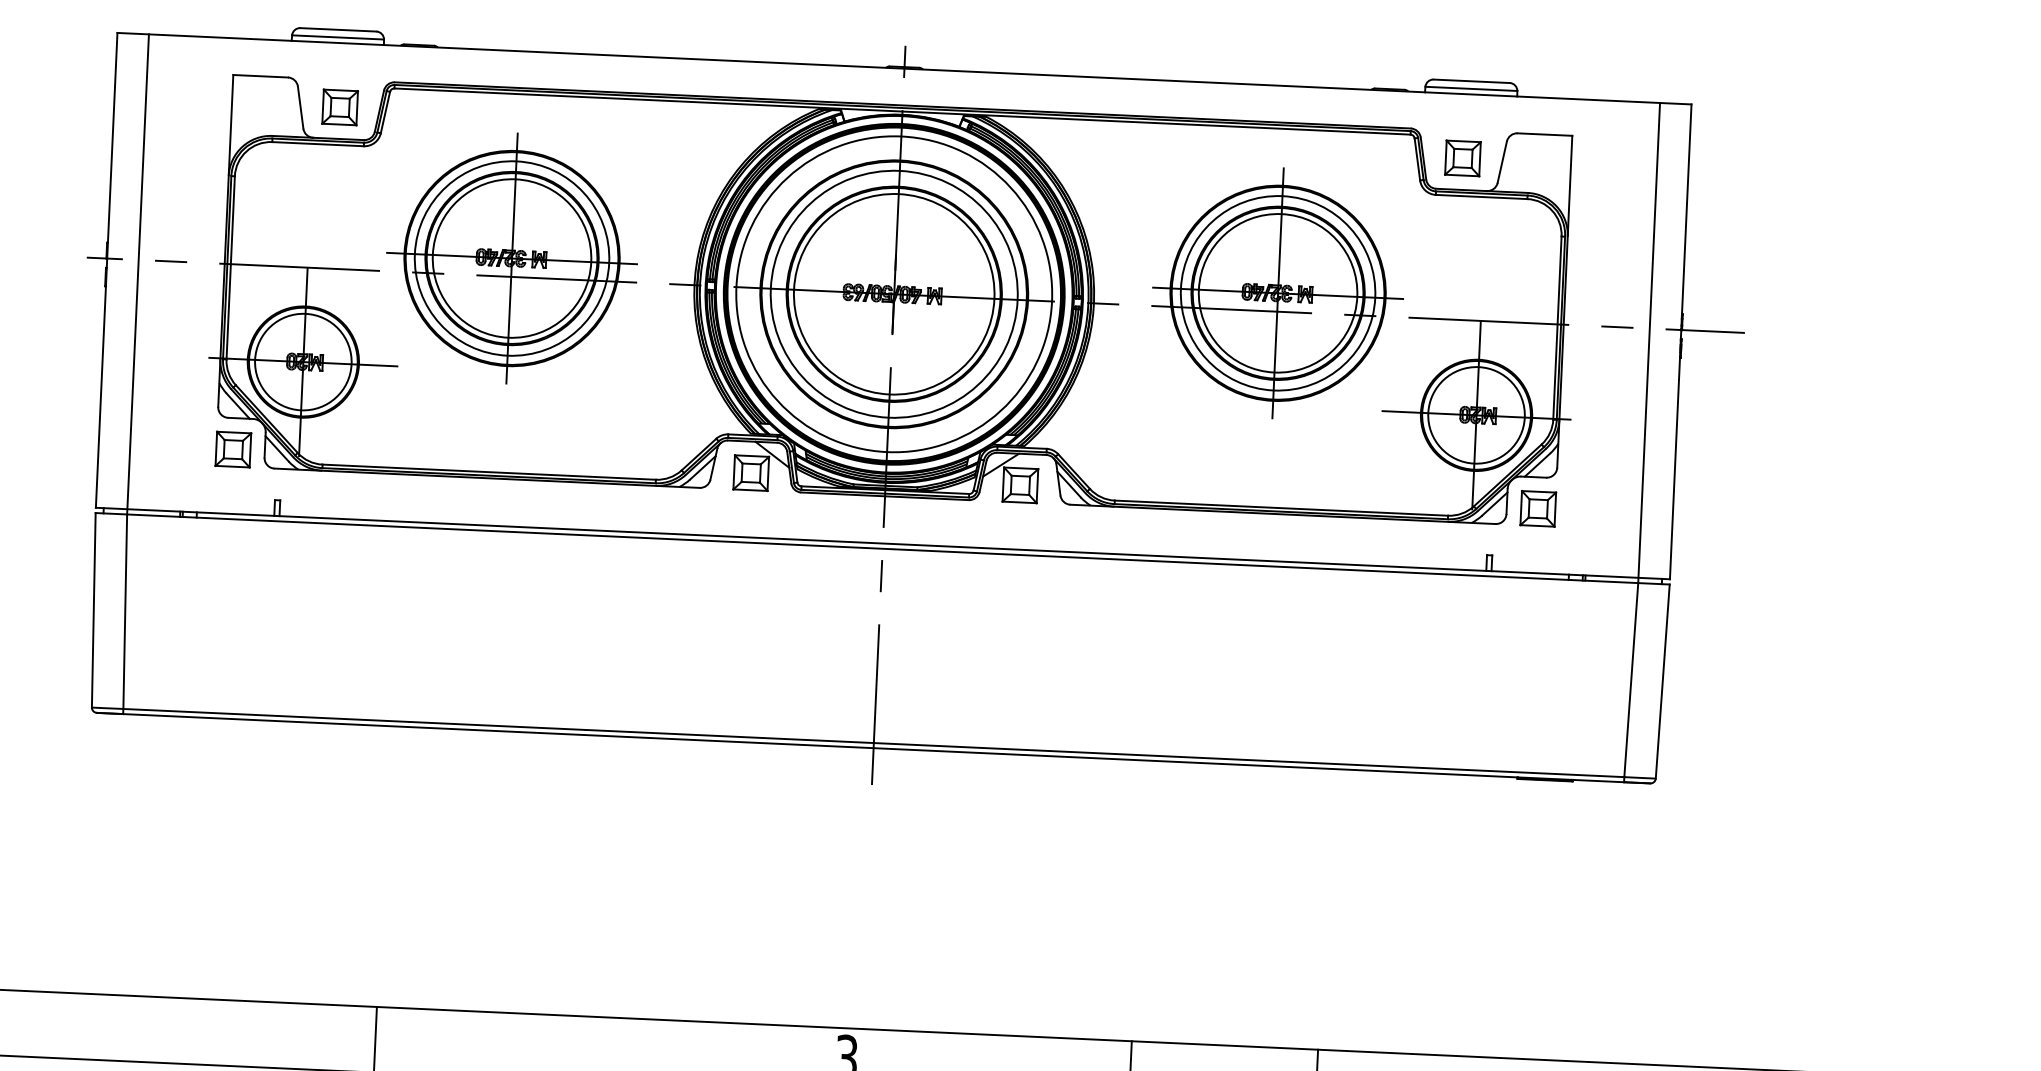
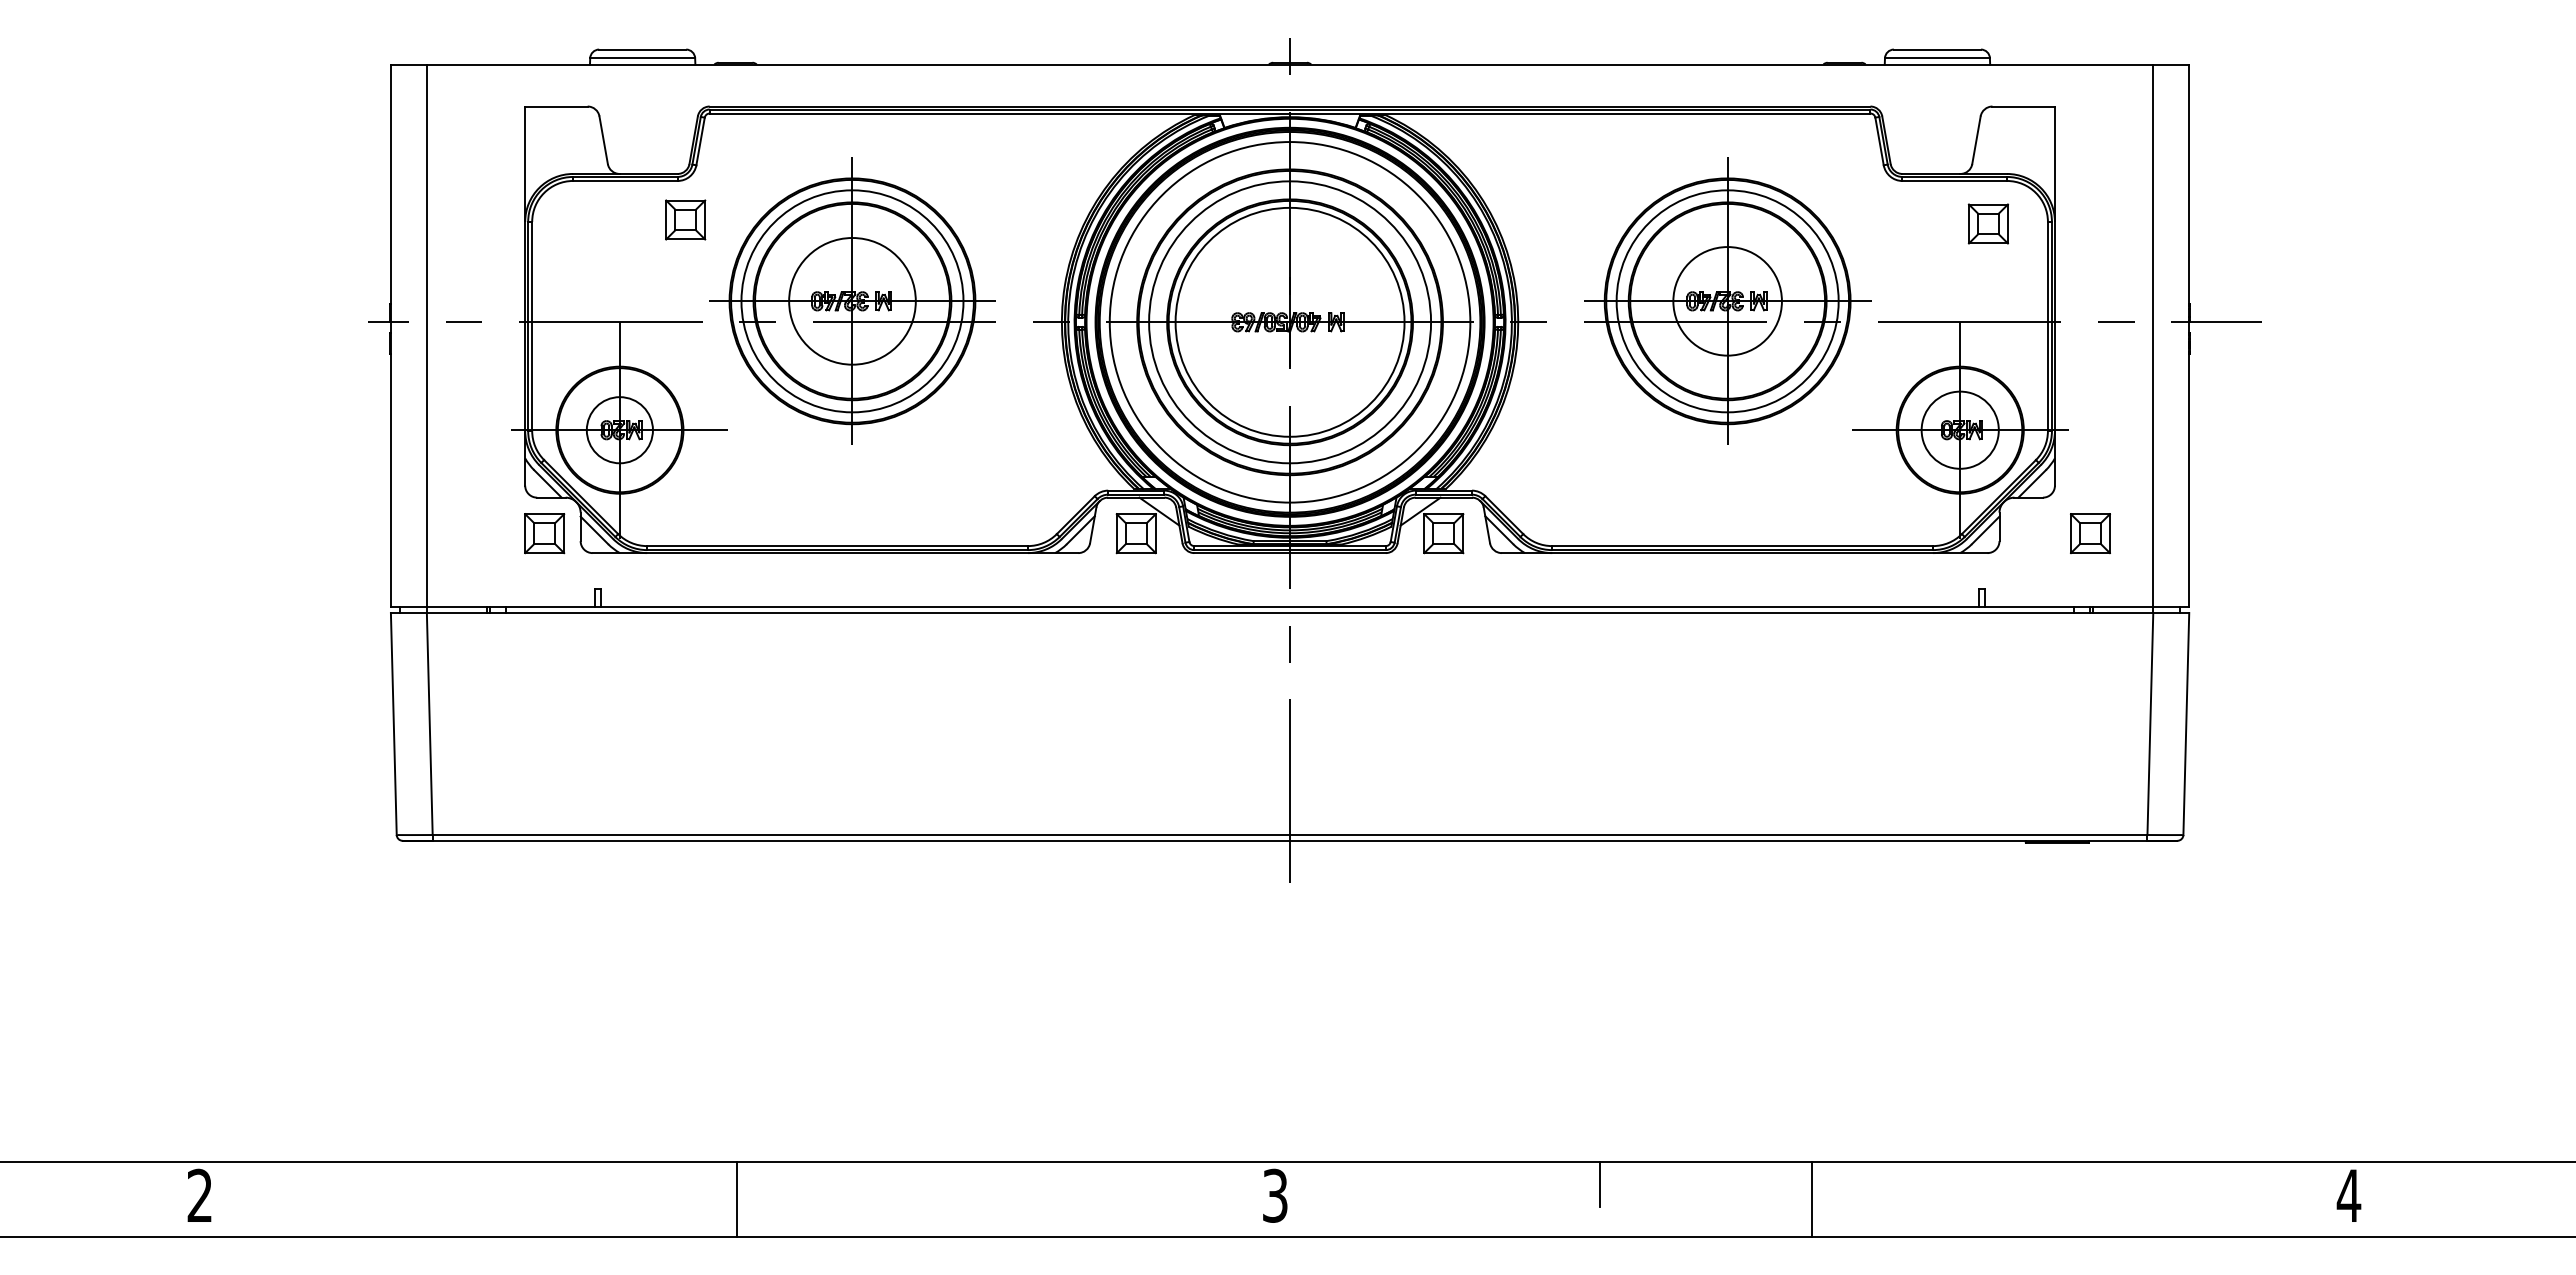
part: (340, 107) -> (685, 219), moved
part: (1462, 157) -> (1987, 223), moved
circle: (512, 257) -> (852, 300), size x0.7
circle: (1277, 292) -> (1727, 300), size x0.6
circle: (302, 362) -> (619, 430), size x0.6
circle: (1476, 415) -> (1960, 430), size x0.7
part: (1538, 508) -> (2090, 533), moved

